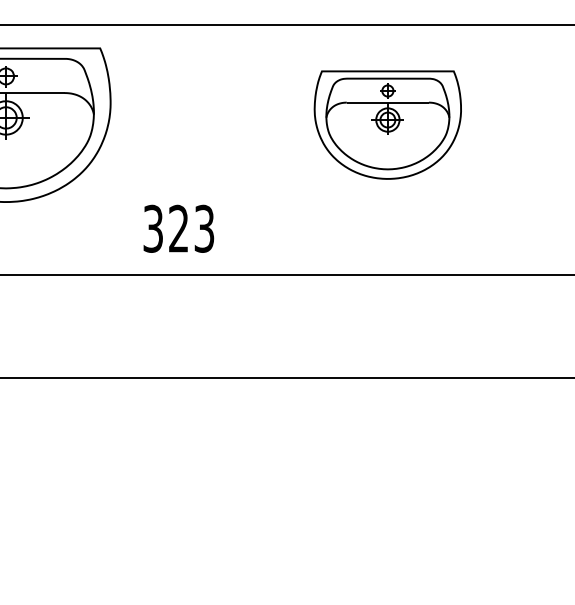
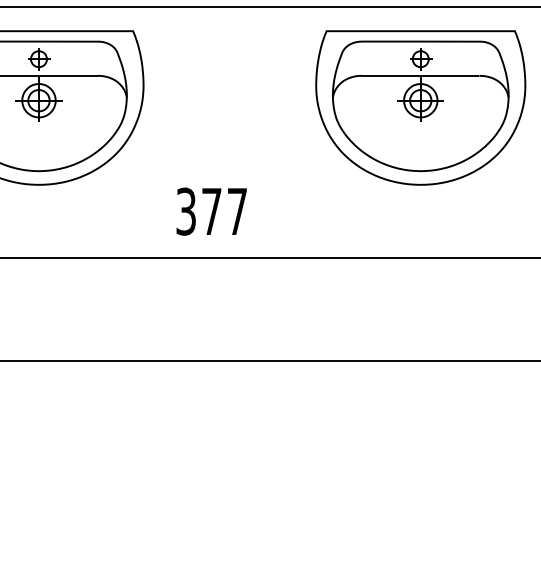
part: (387, 124) -> (420, 107), size x1.43
text: (191, 228) -> (224, 211), 323 -> 377

